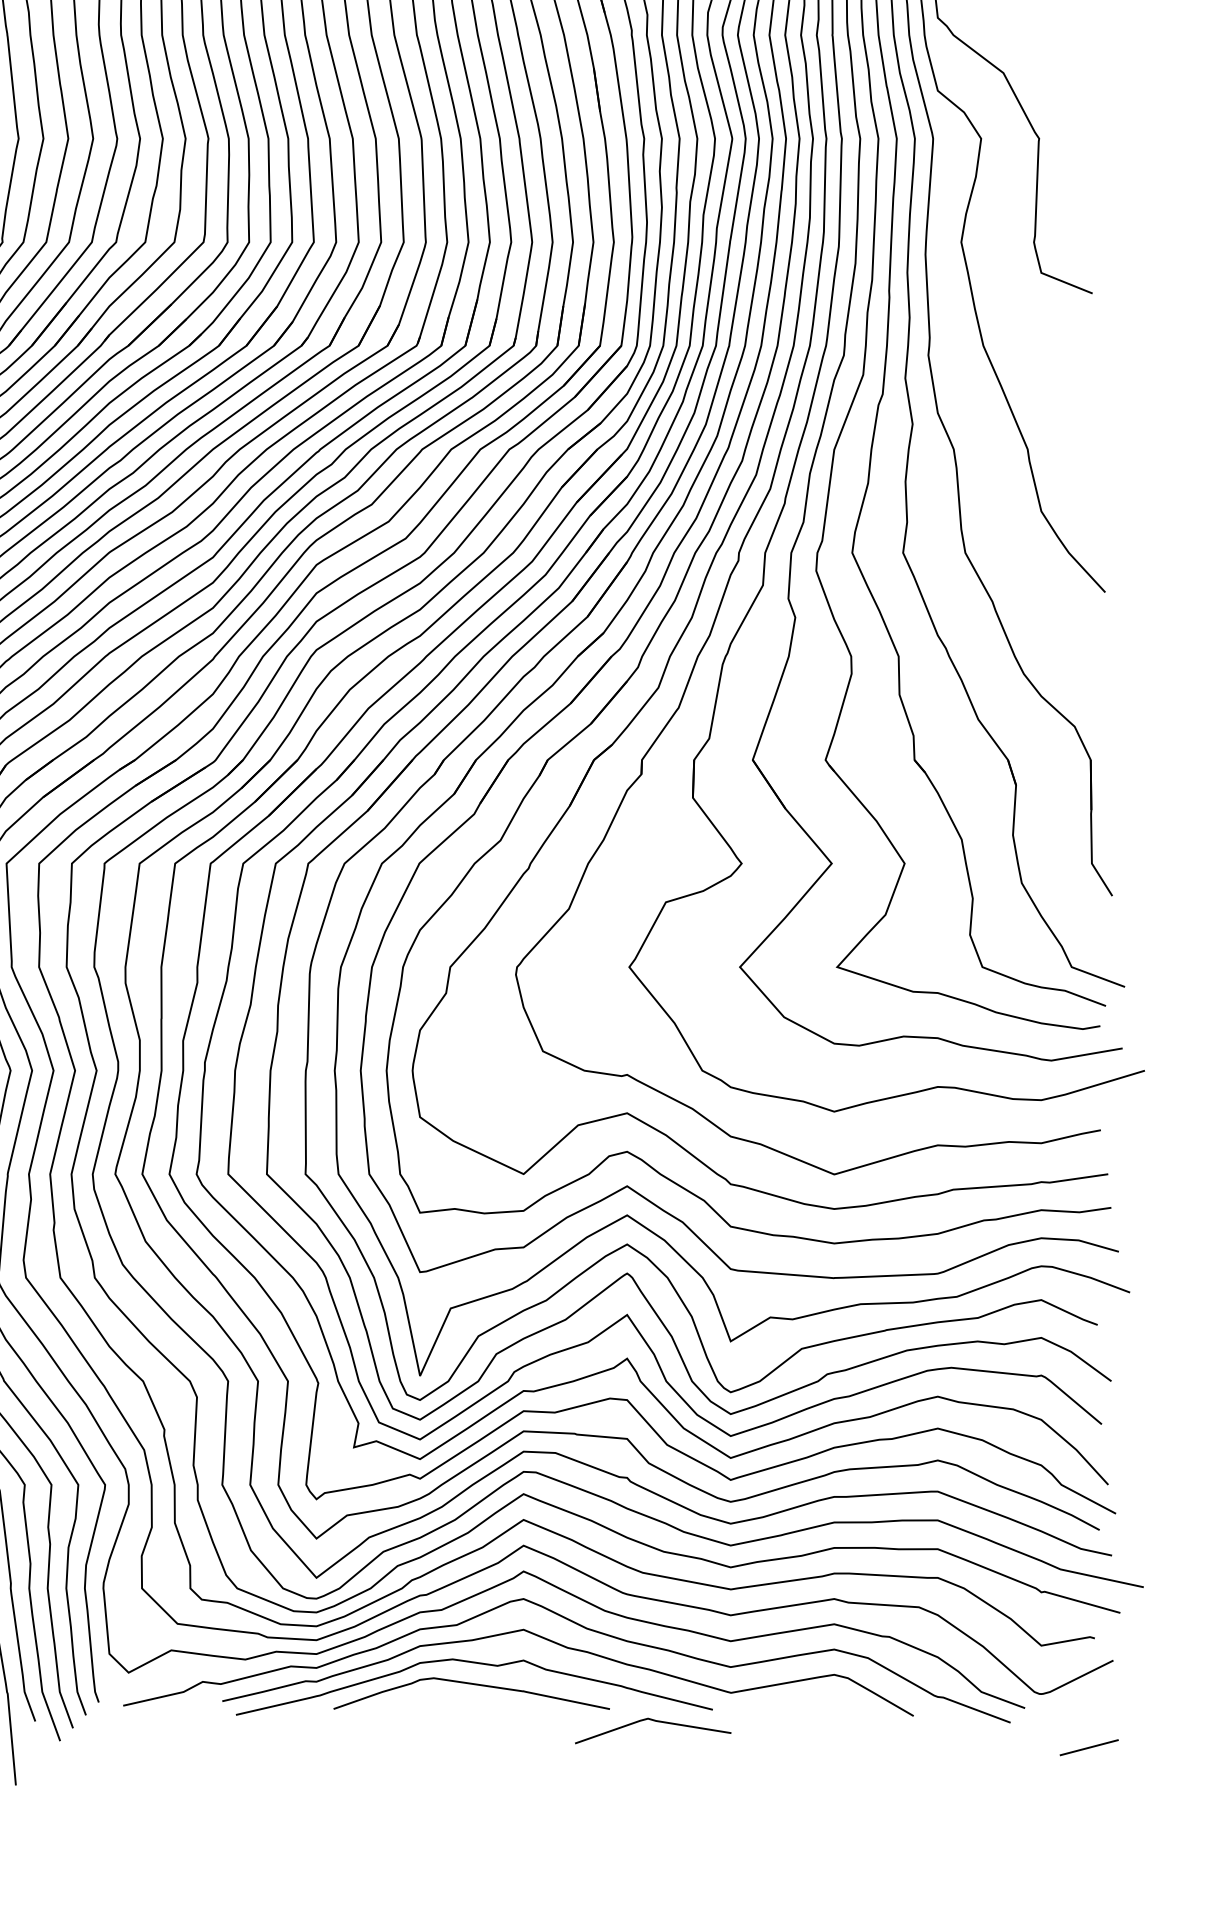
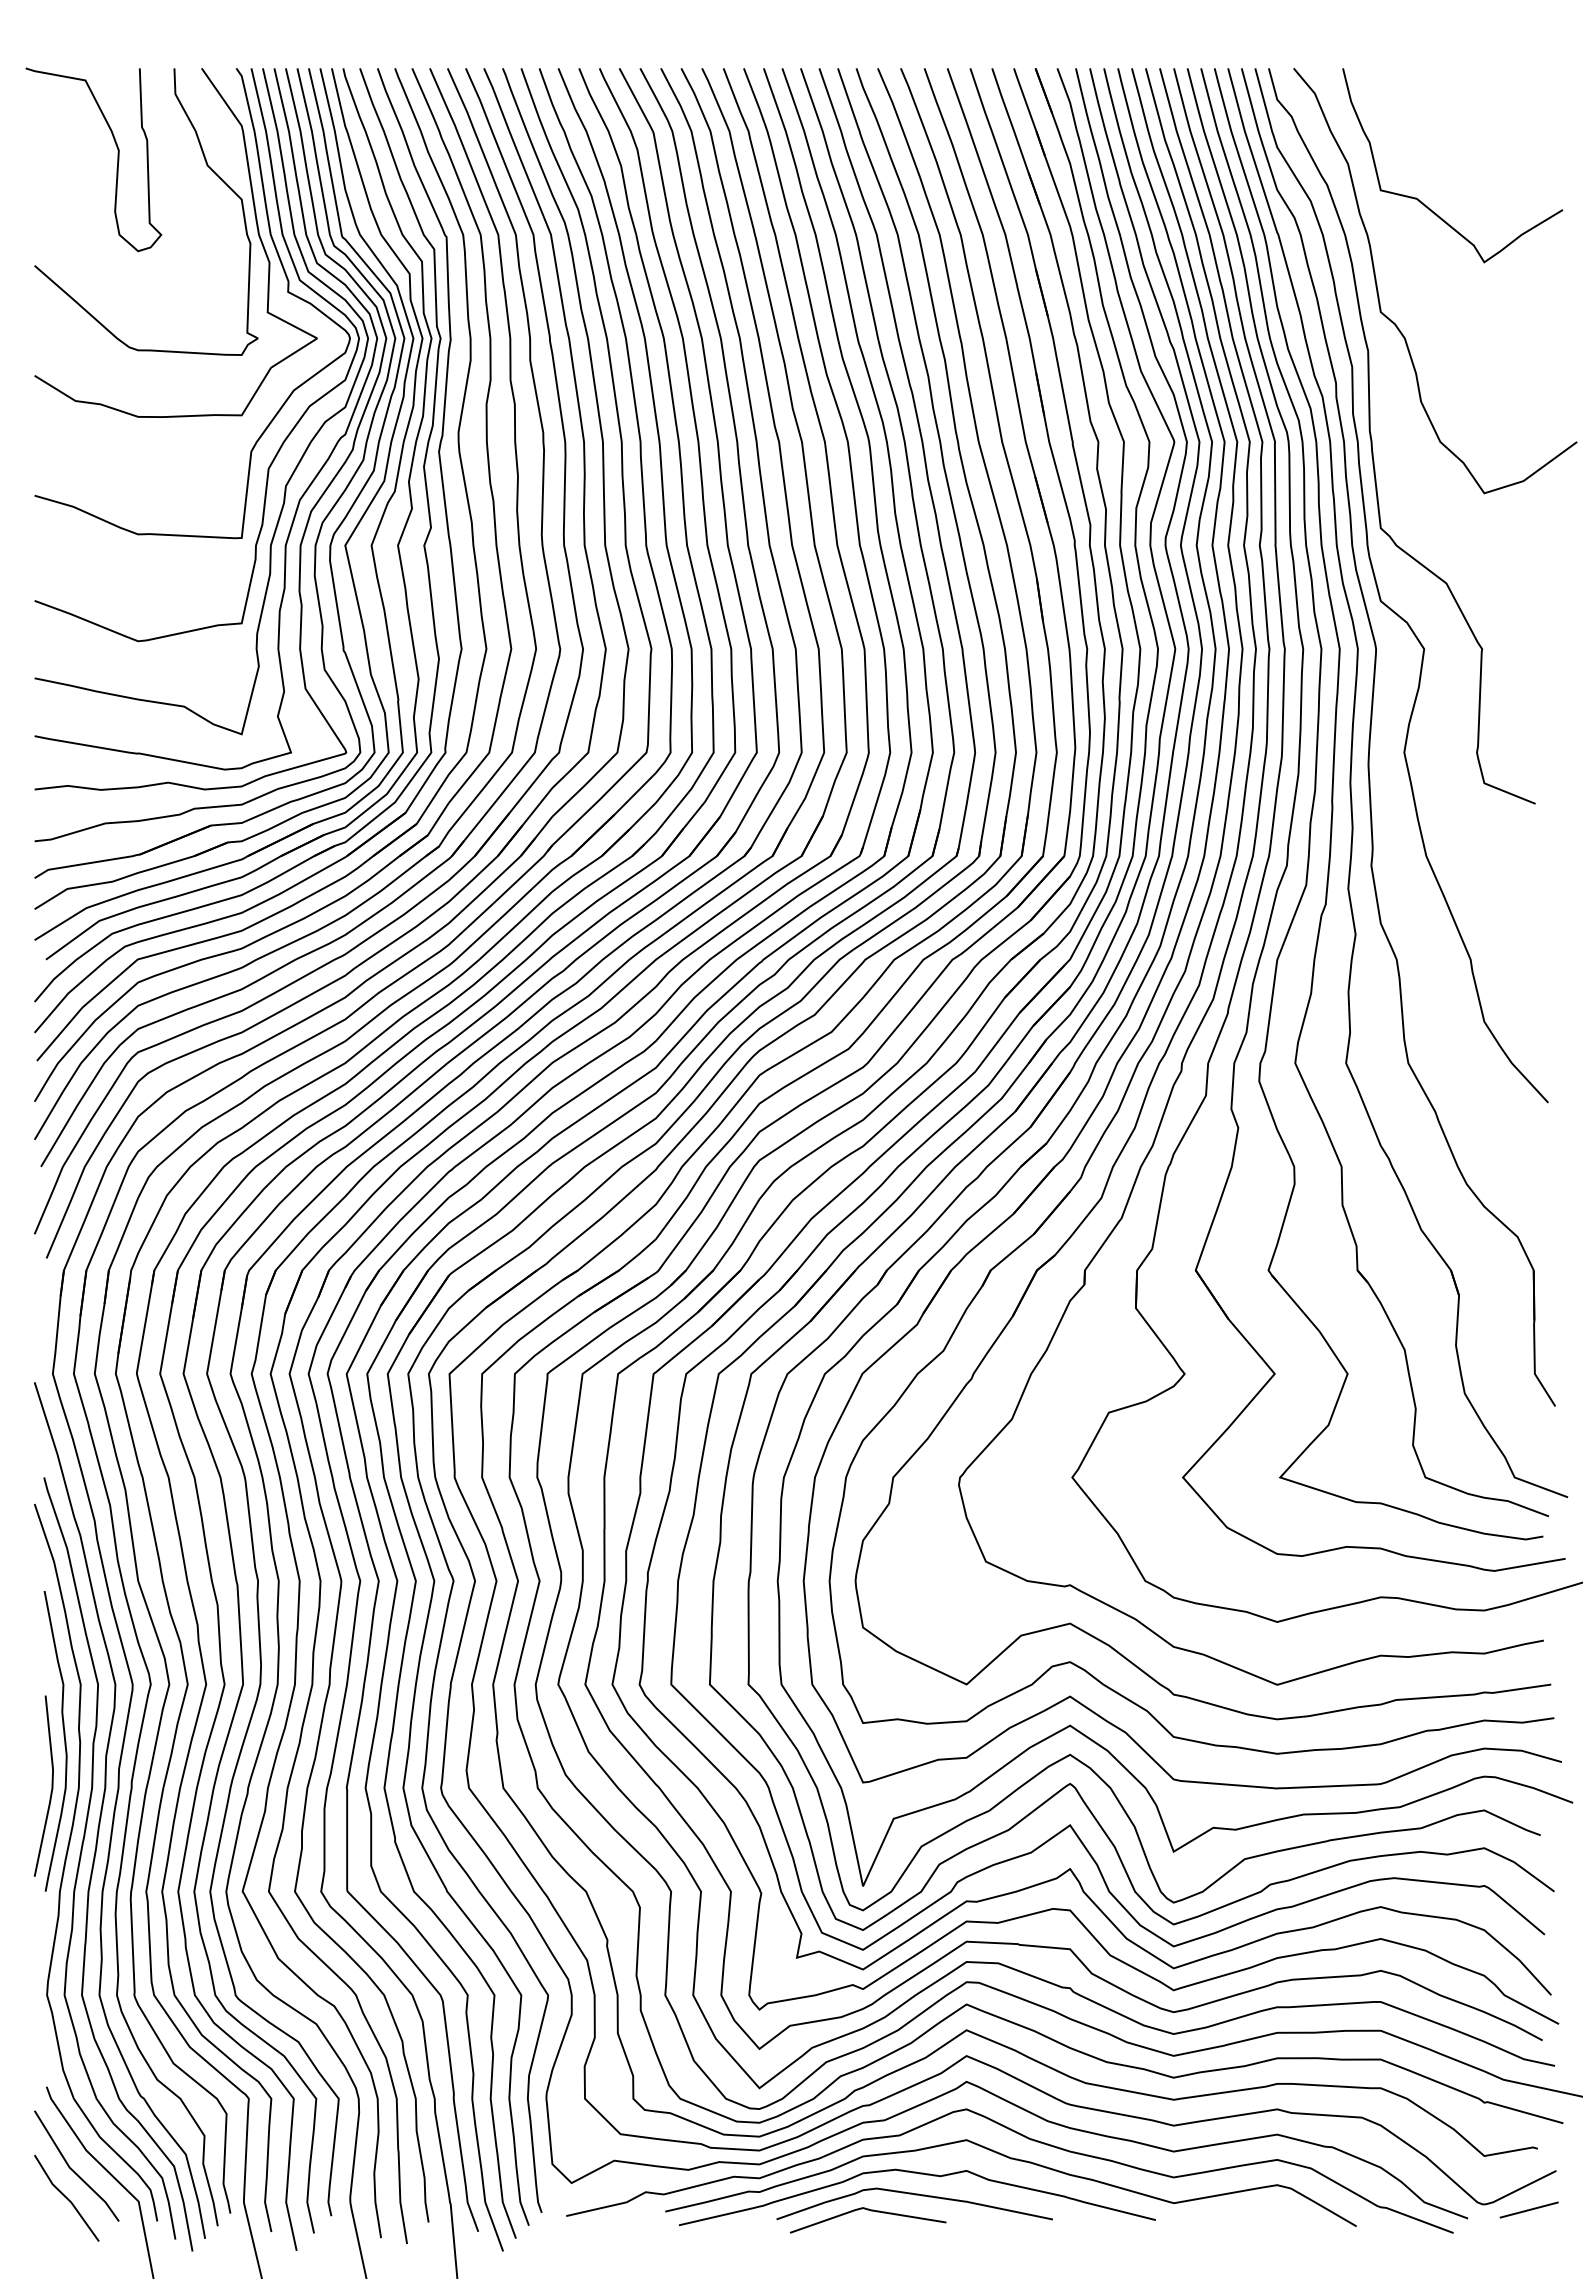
line: (655, 1722) -> (870, 2211), moved
line: (1088, 1747) -> (1528, 2209), moved

